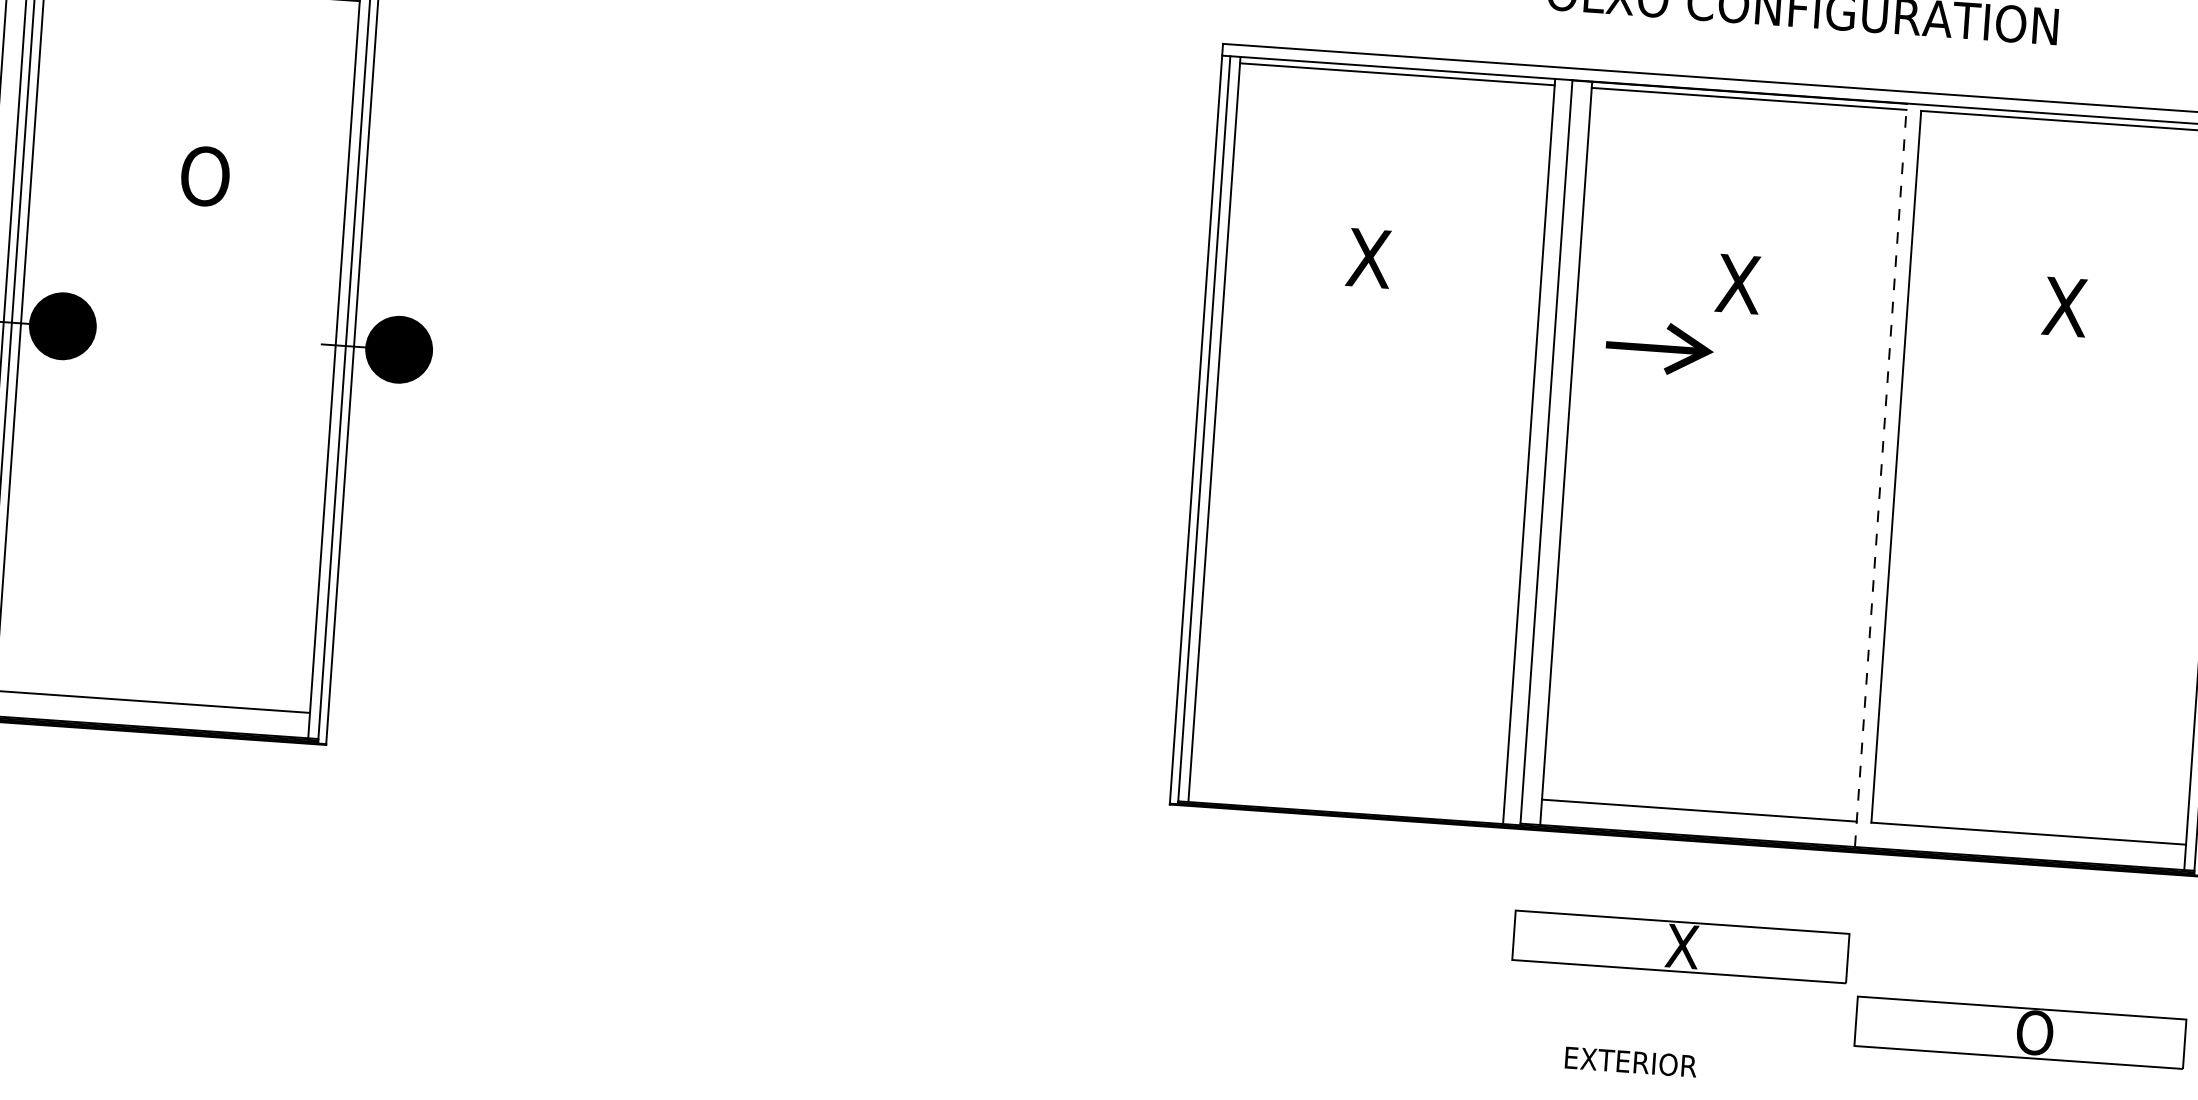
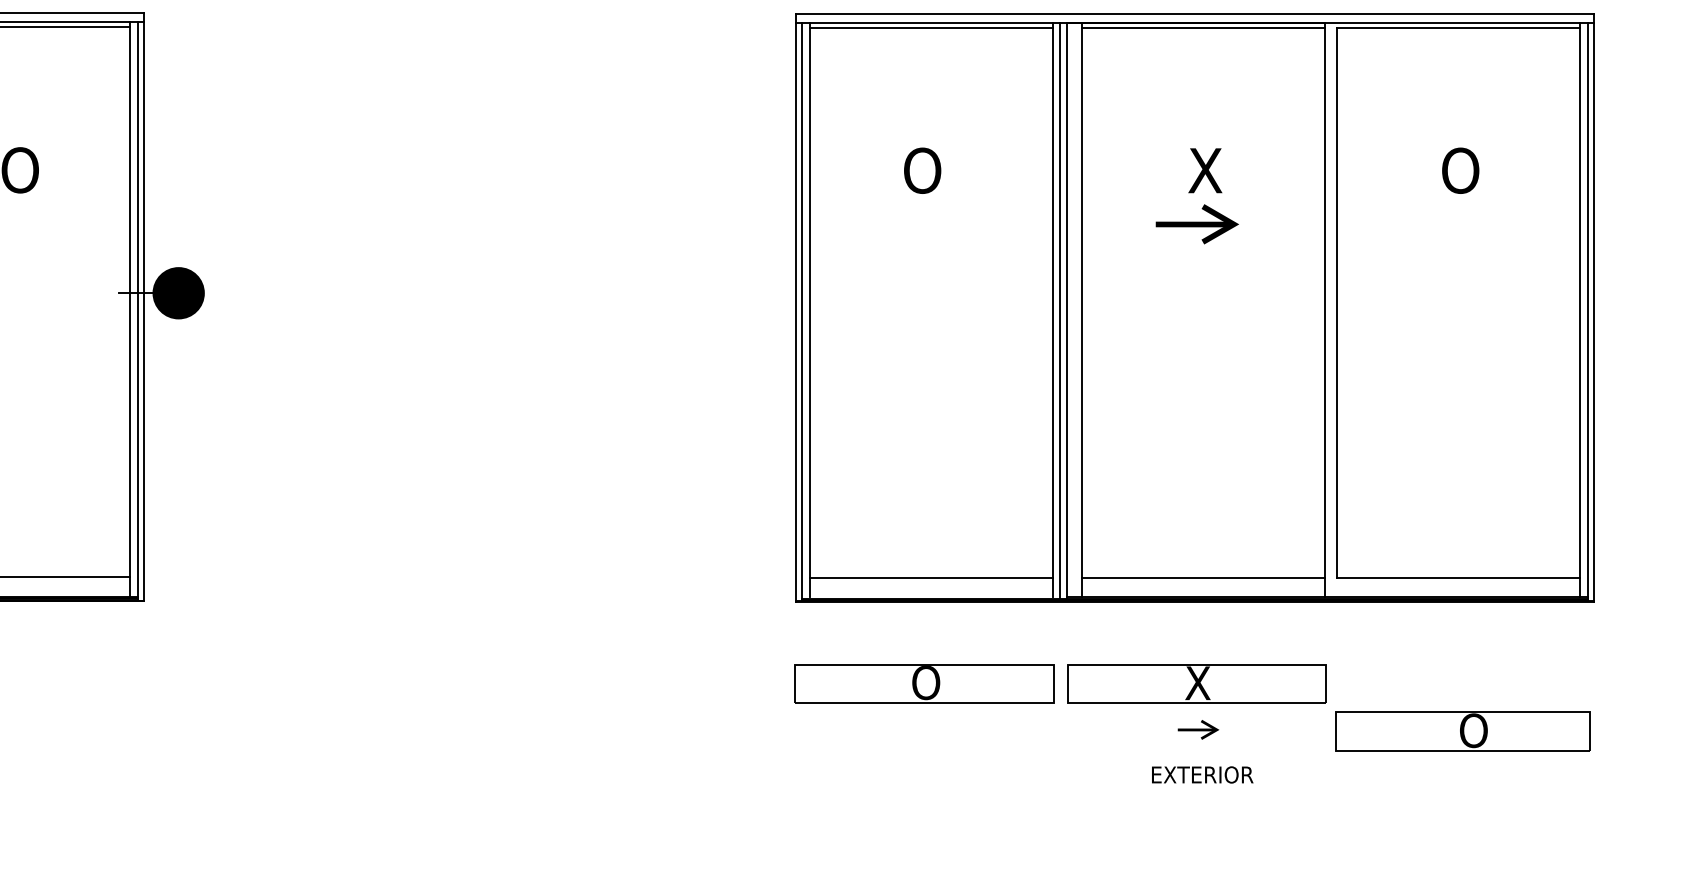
text: (1371, 258) -> (921, 170), X -> O
text: (2068, 306) -> (1460, 170), X -> O
part: (1658, 348) -> (1196, 224), moved
line: (1538, 451) -> (1060, 310), added
line: (1881, 474) -> (1325, 309), dashed -> solid
line: (1347, 785) -> (931, 577), added
part: (1328, 922) -> (924, 683), added
part: (1678, 1006) -> (1198, 729), added
text: (1630, 1061) -> (1202, 774), moved

